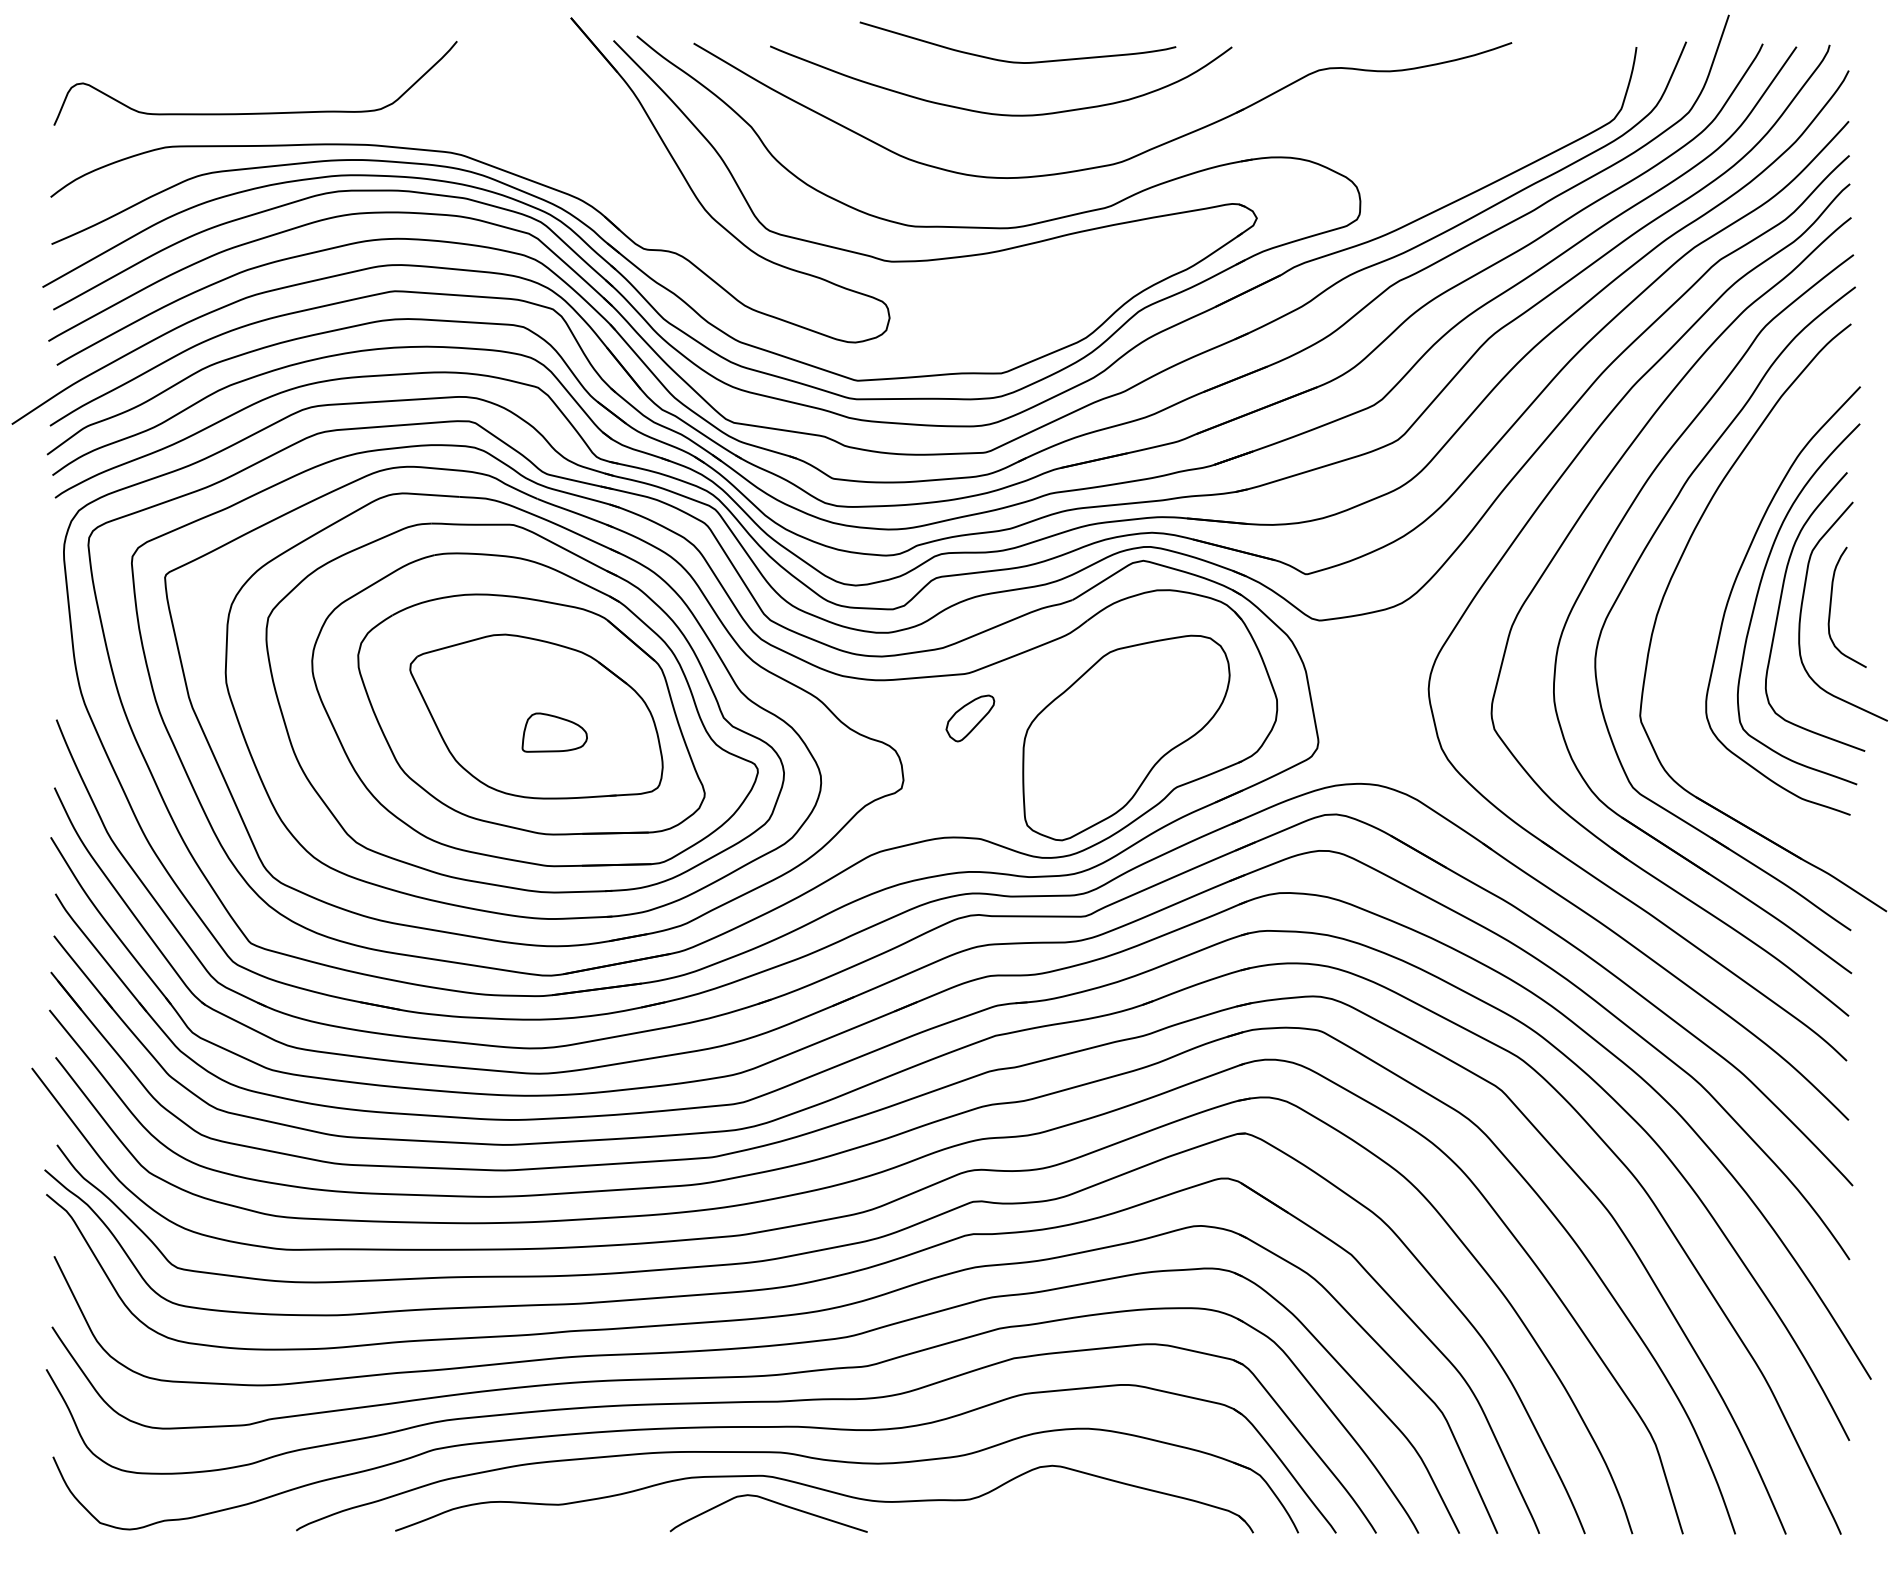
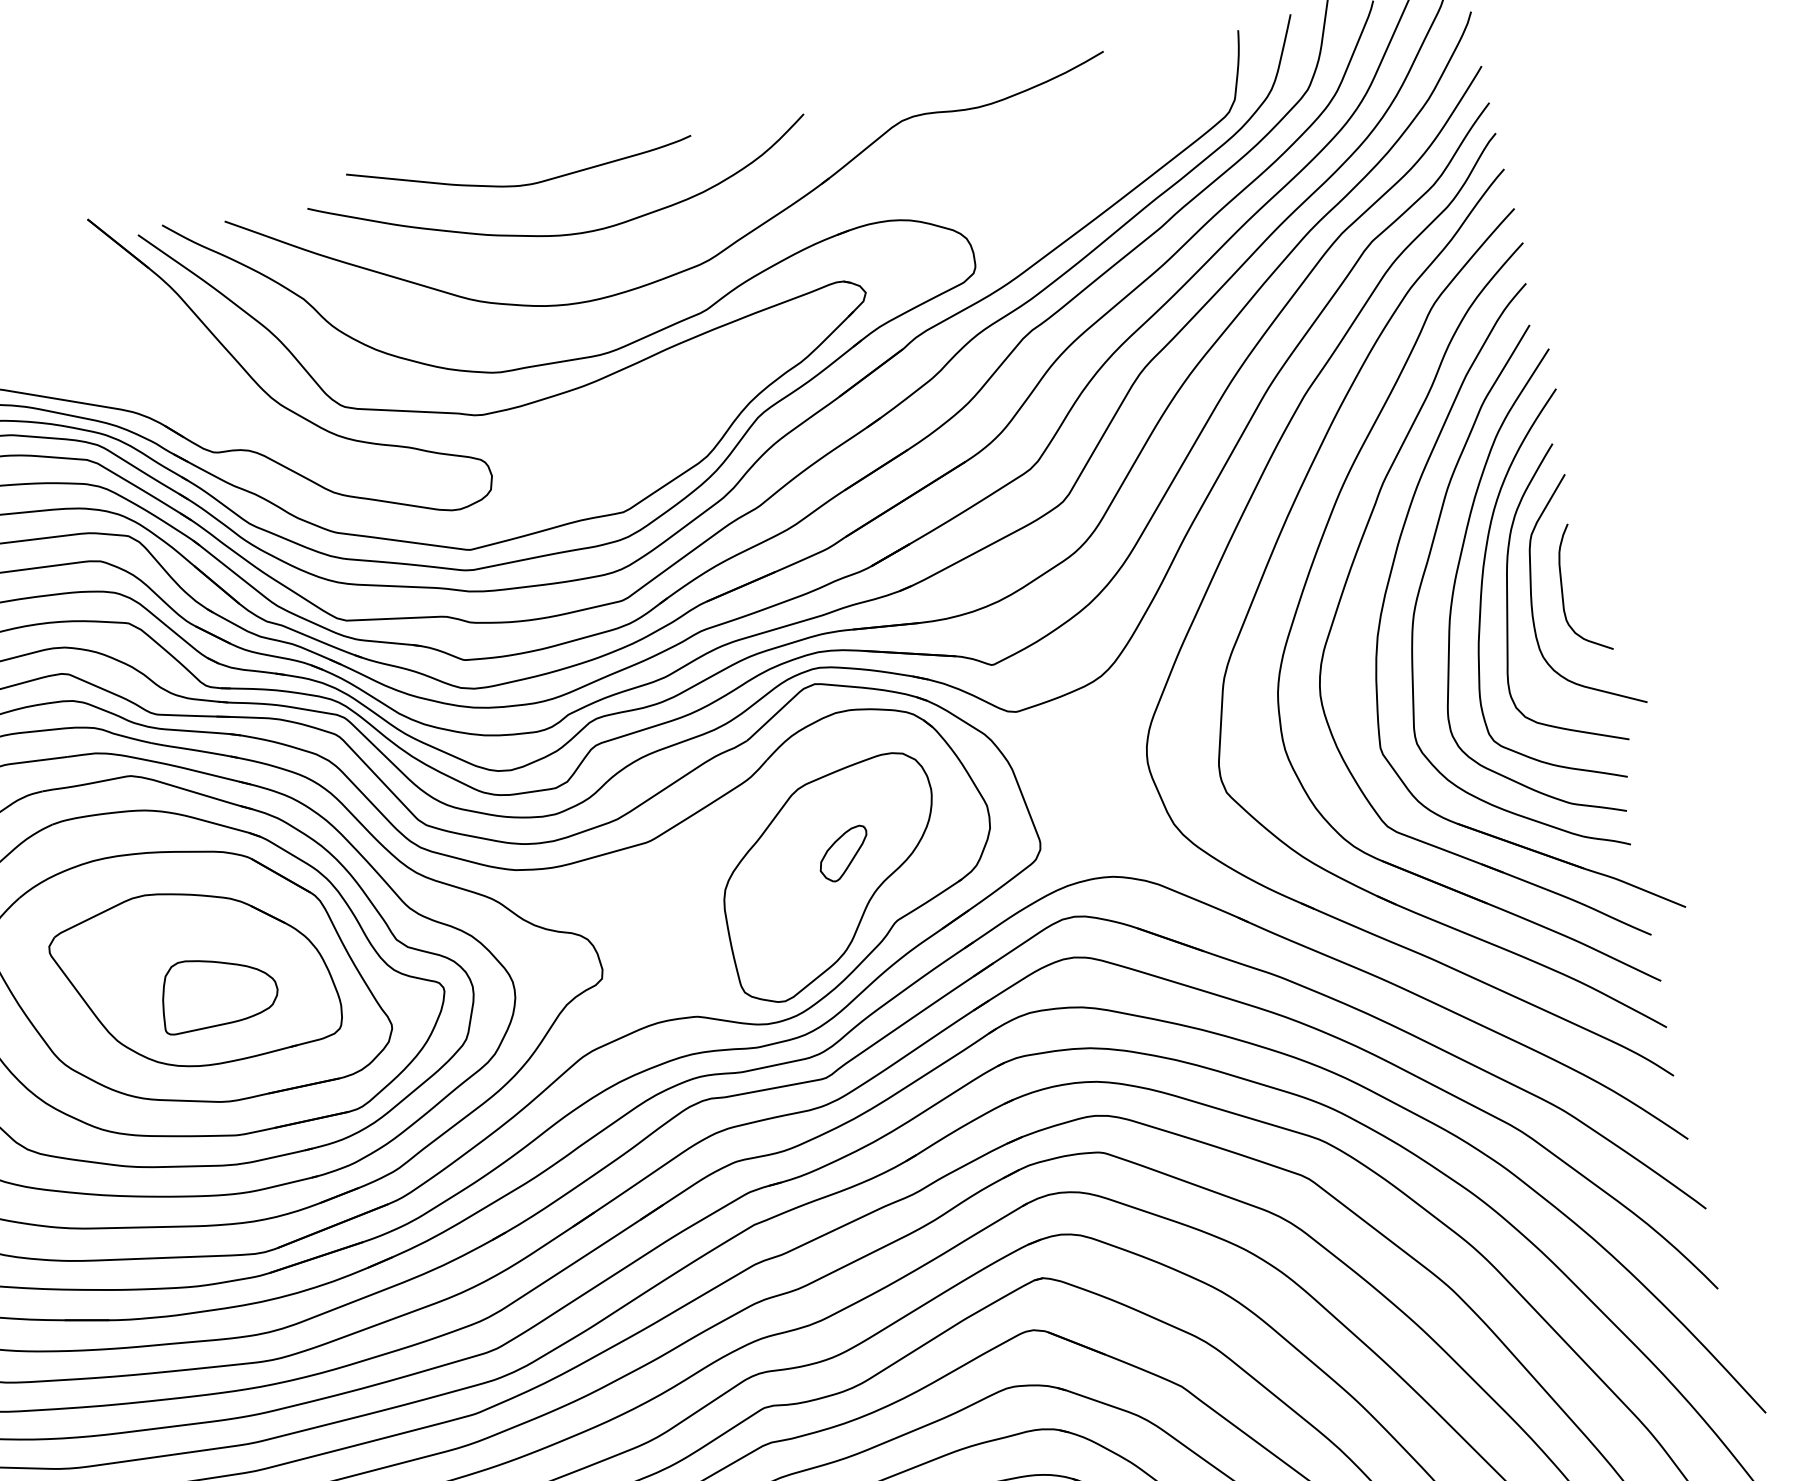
curve: (1017, 61) -> (523, 184), moved
curve: (1705, 576) -> (1421, 584), added
part: (970, 718) -> (844, 854), moved
part: (554, 732) -> (217, 990), size x1.67

